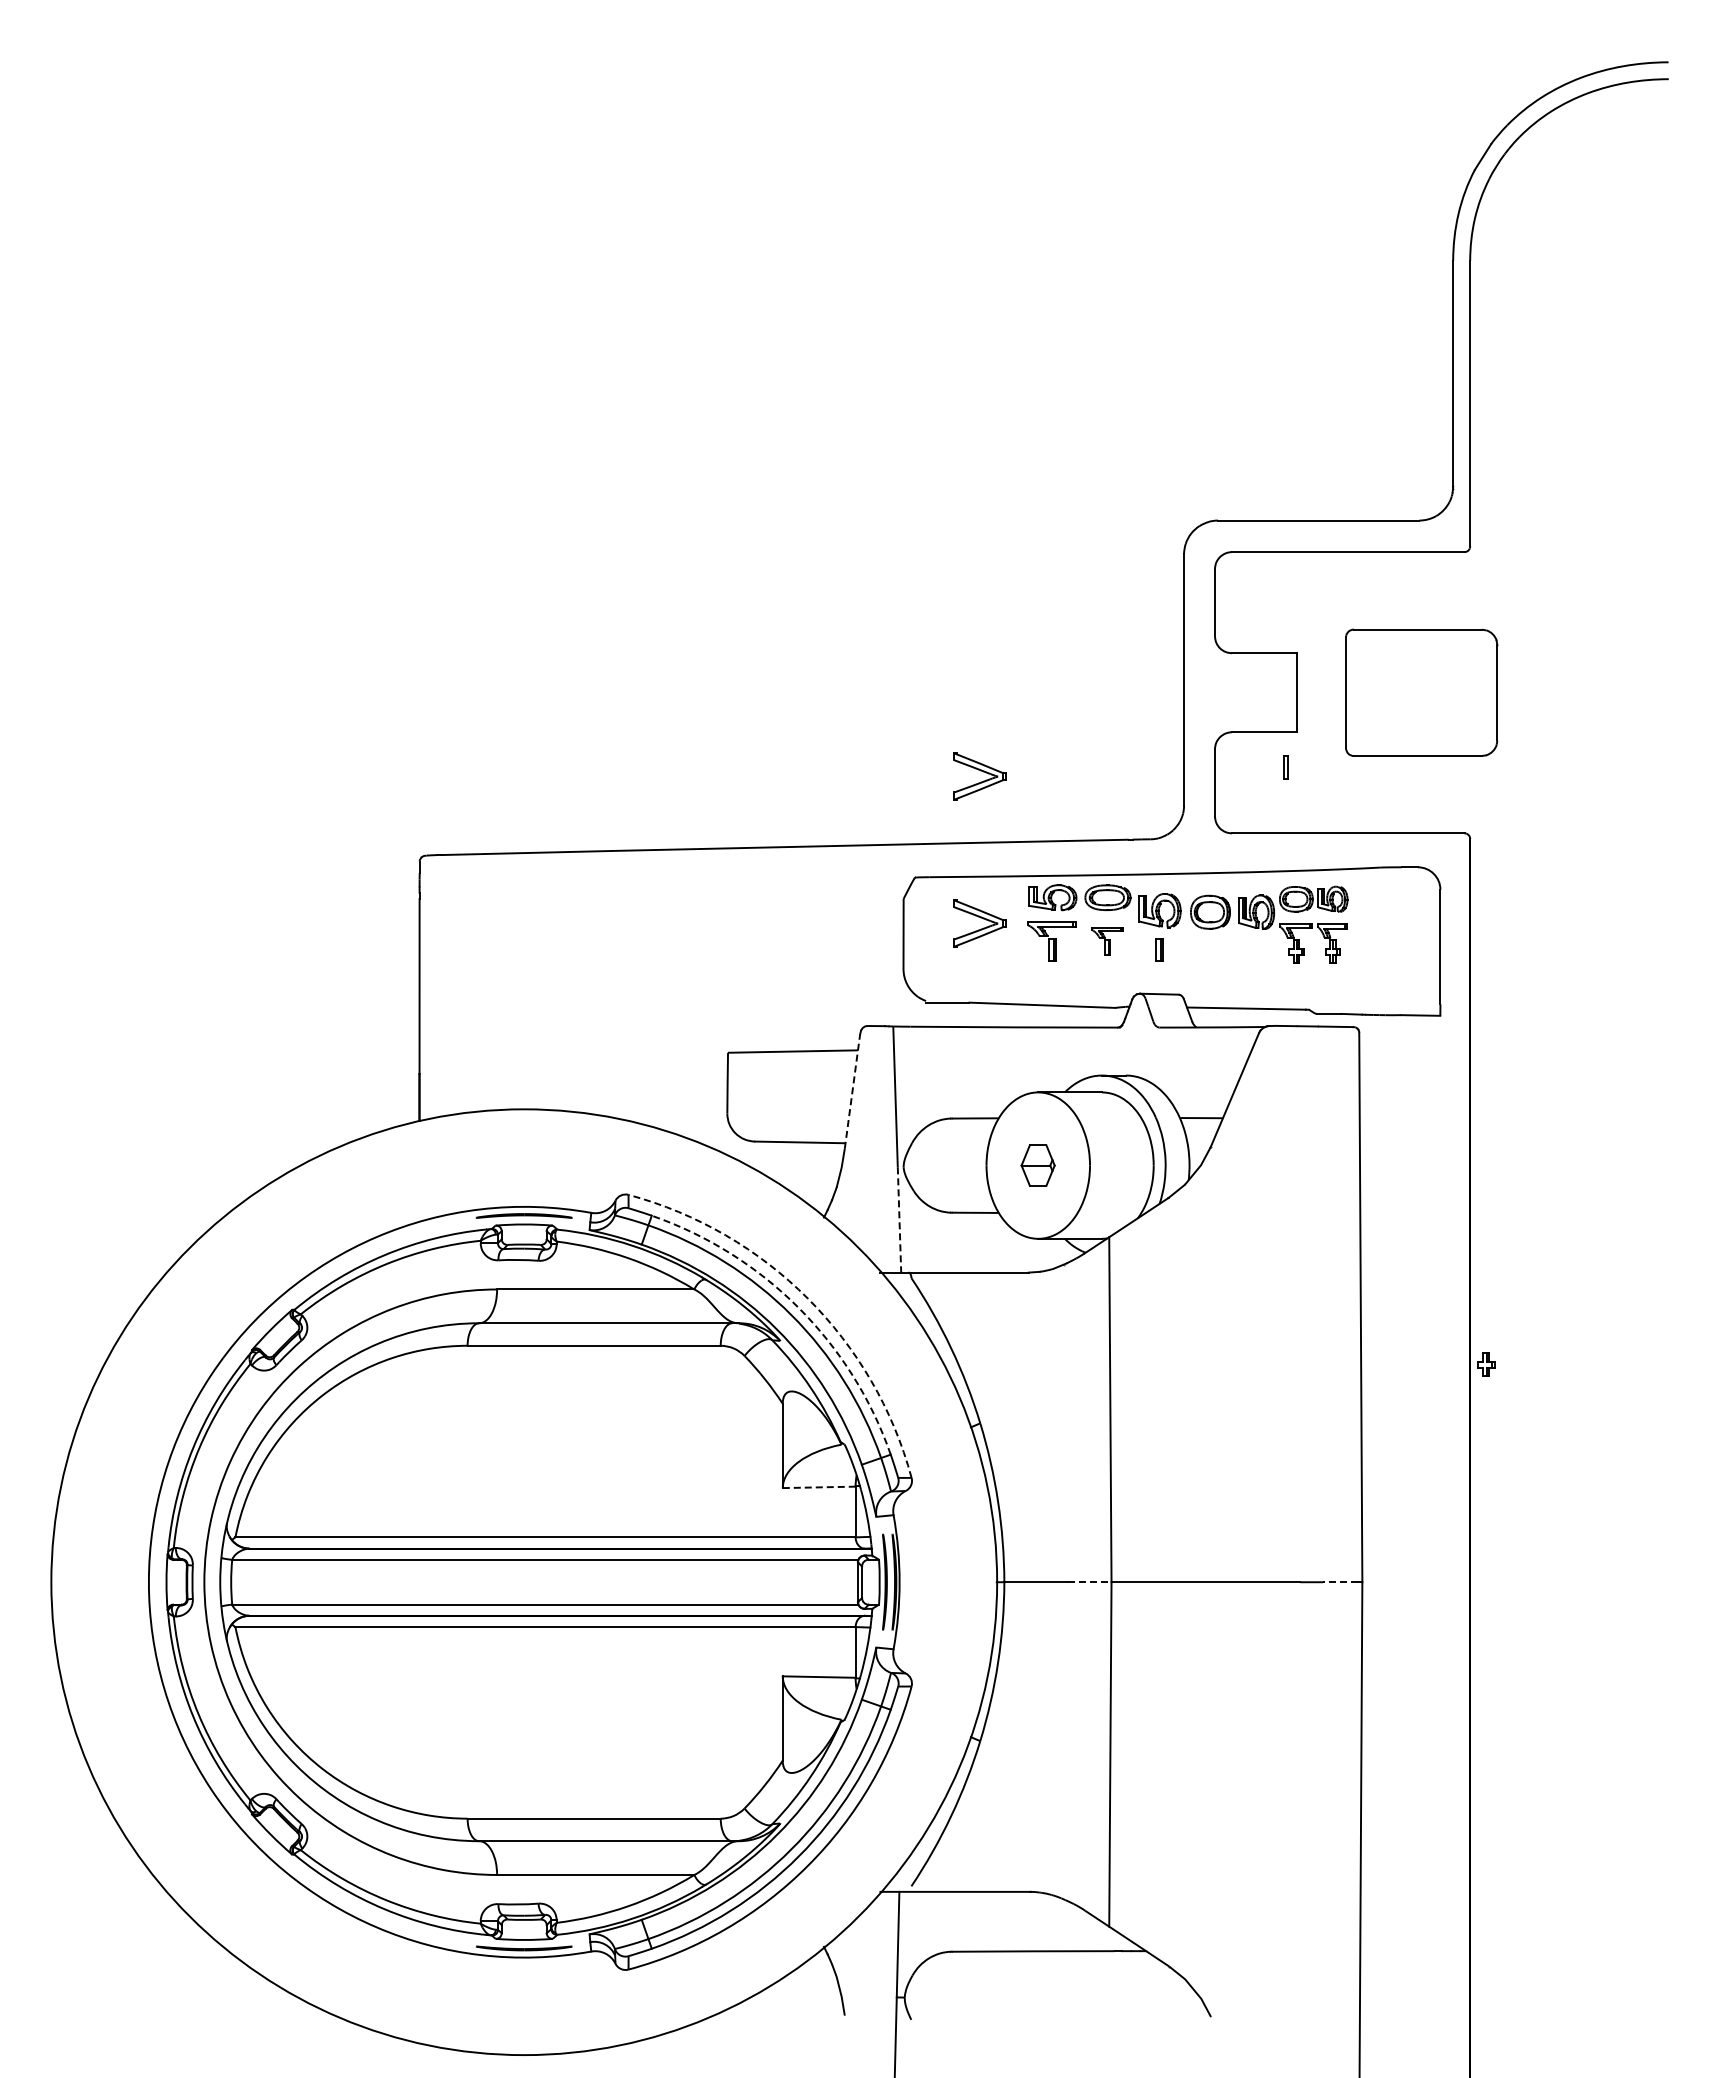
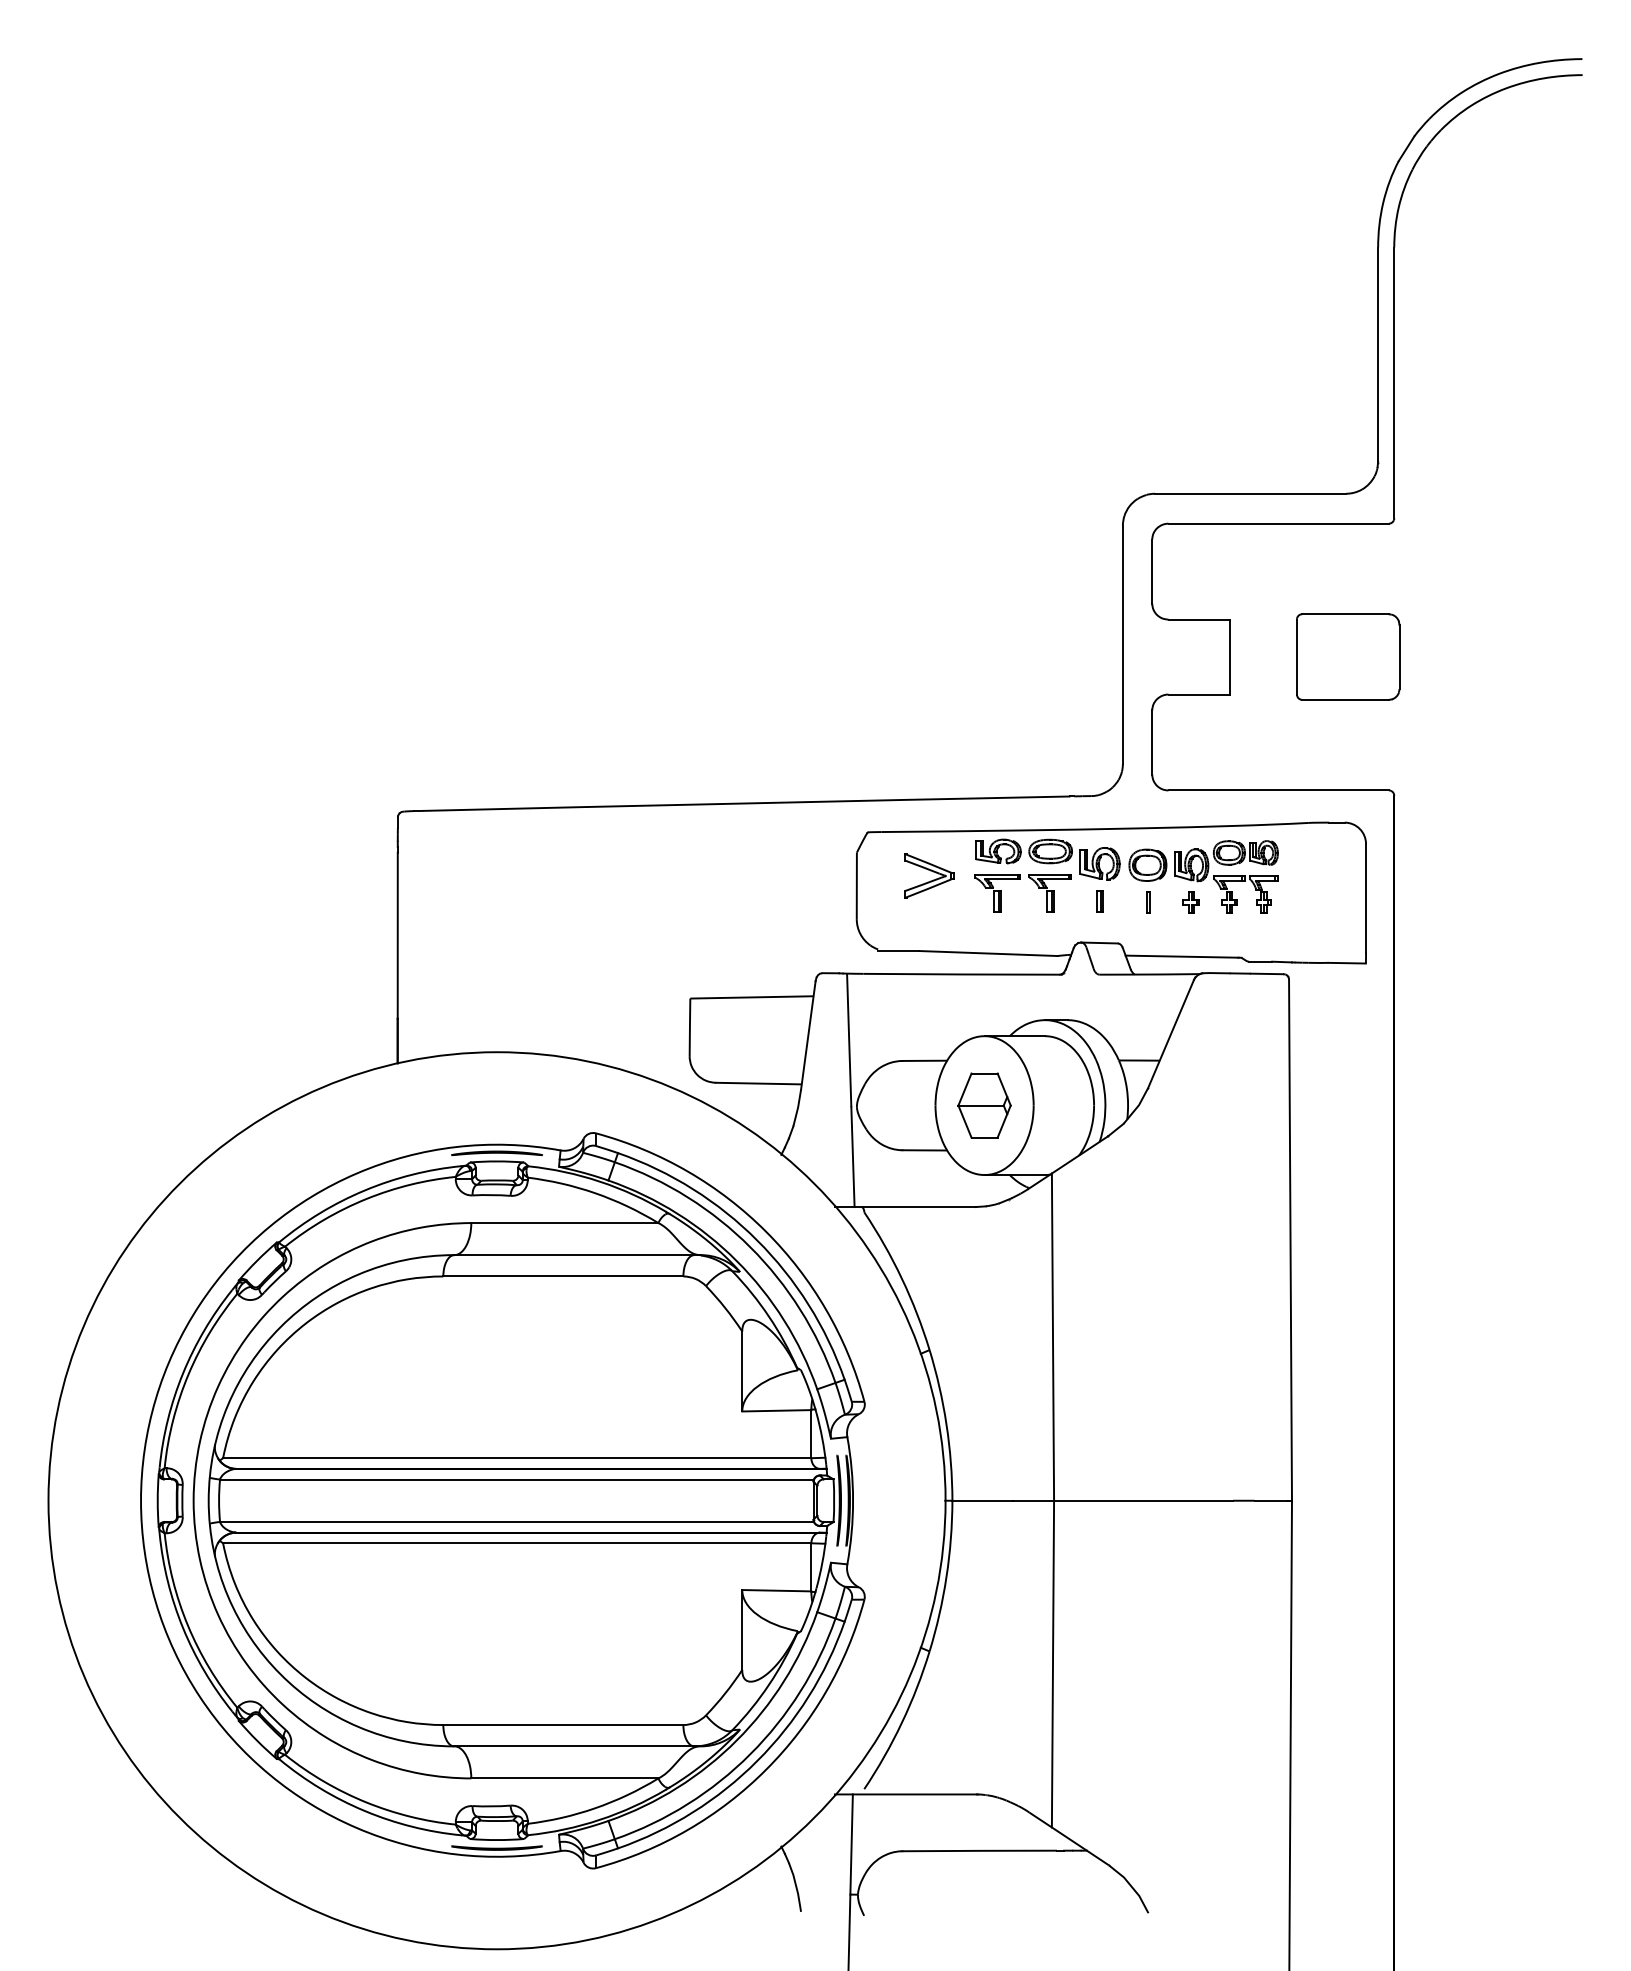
part: (1421, 692) -> (1348, 656), size x0.71
part: (1285, 767) -> (1147, 902), moved
part: (979, 776) -> (928, 736), removed
part: (1107, 941) -> (1050, 893), size x1.43
line: (852, 1091) -> (808, 1035), dashed -> solid
part: (1037, 1165) -> (983, 1105), size x1.67
line: (899, 1219) -> (852, 1156), dashed -> solid
arc: (807, 1298) -> (765, 1231), dashed -> solid
arc: (798, 1307) -> (757, 1240), dashed -> solid
part: (1486, 1364) -> (1191, 902), moved
line: (819, 1487) -> (777, 1410), dashed -> solid
line: (1089, 1582) -> (1033, 1501), dashed -> solid
line: (1339, 1582) -> (1270, 1501), dashed -> solid

